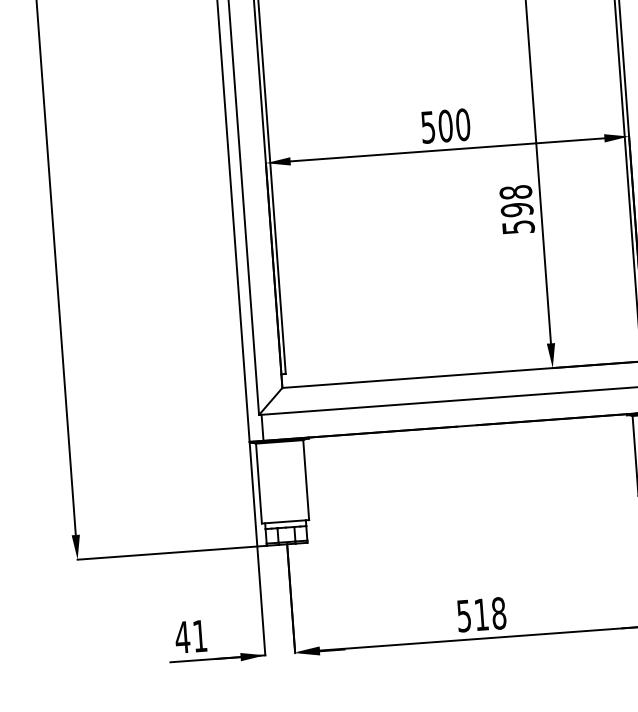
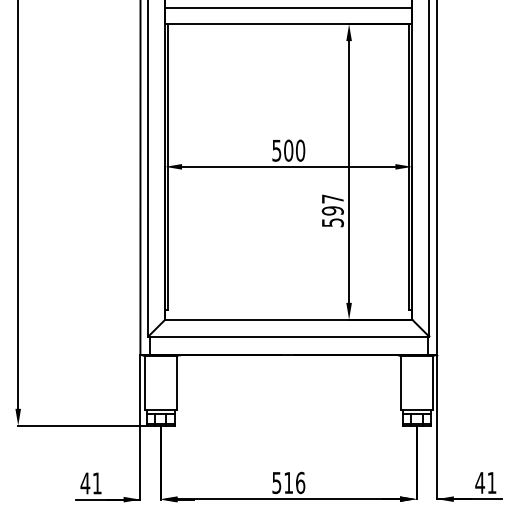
text: (515, 191) -> (332, 198), 598 -> 597
text: (498, 612) -> (300, 482), 518 -> 516

